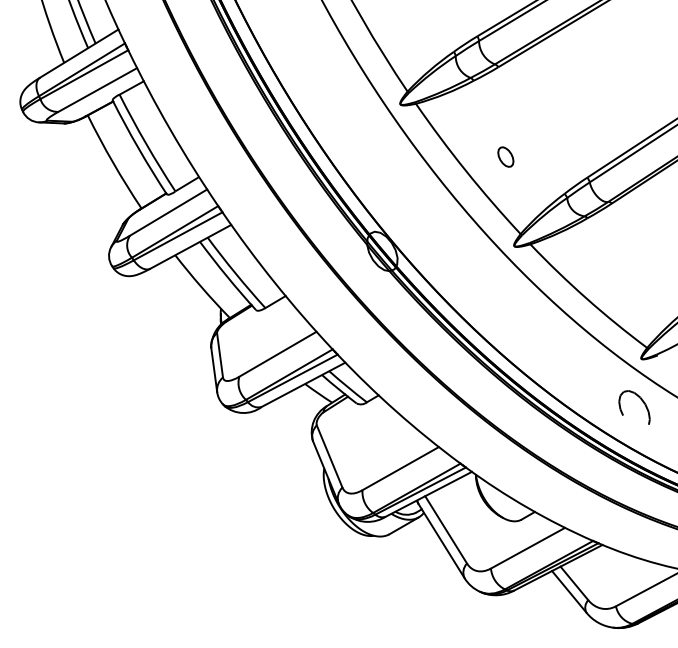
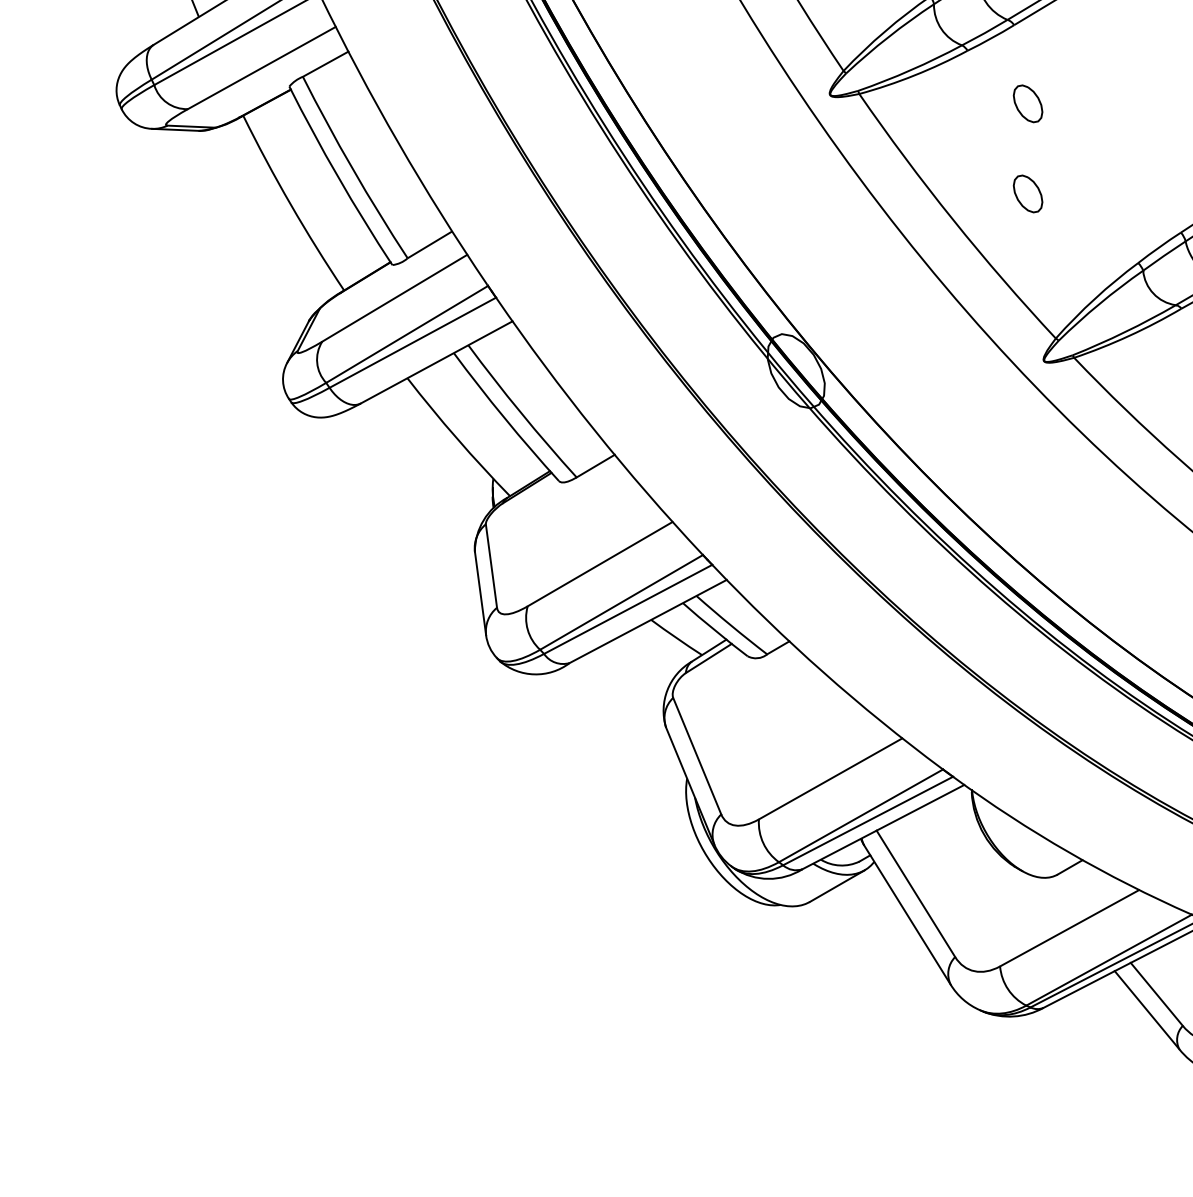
part: (505, 108) -> (1027, 102), added

